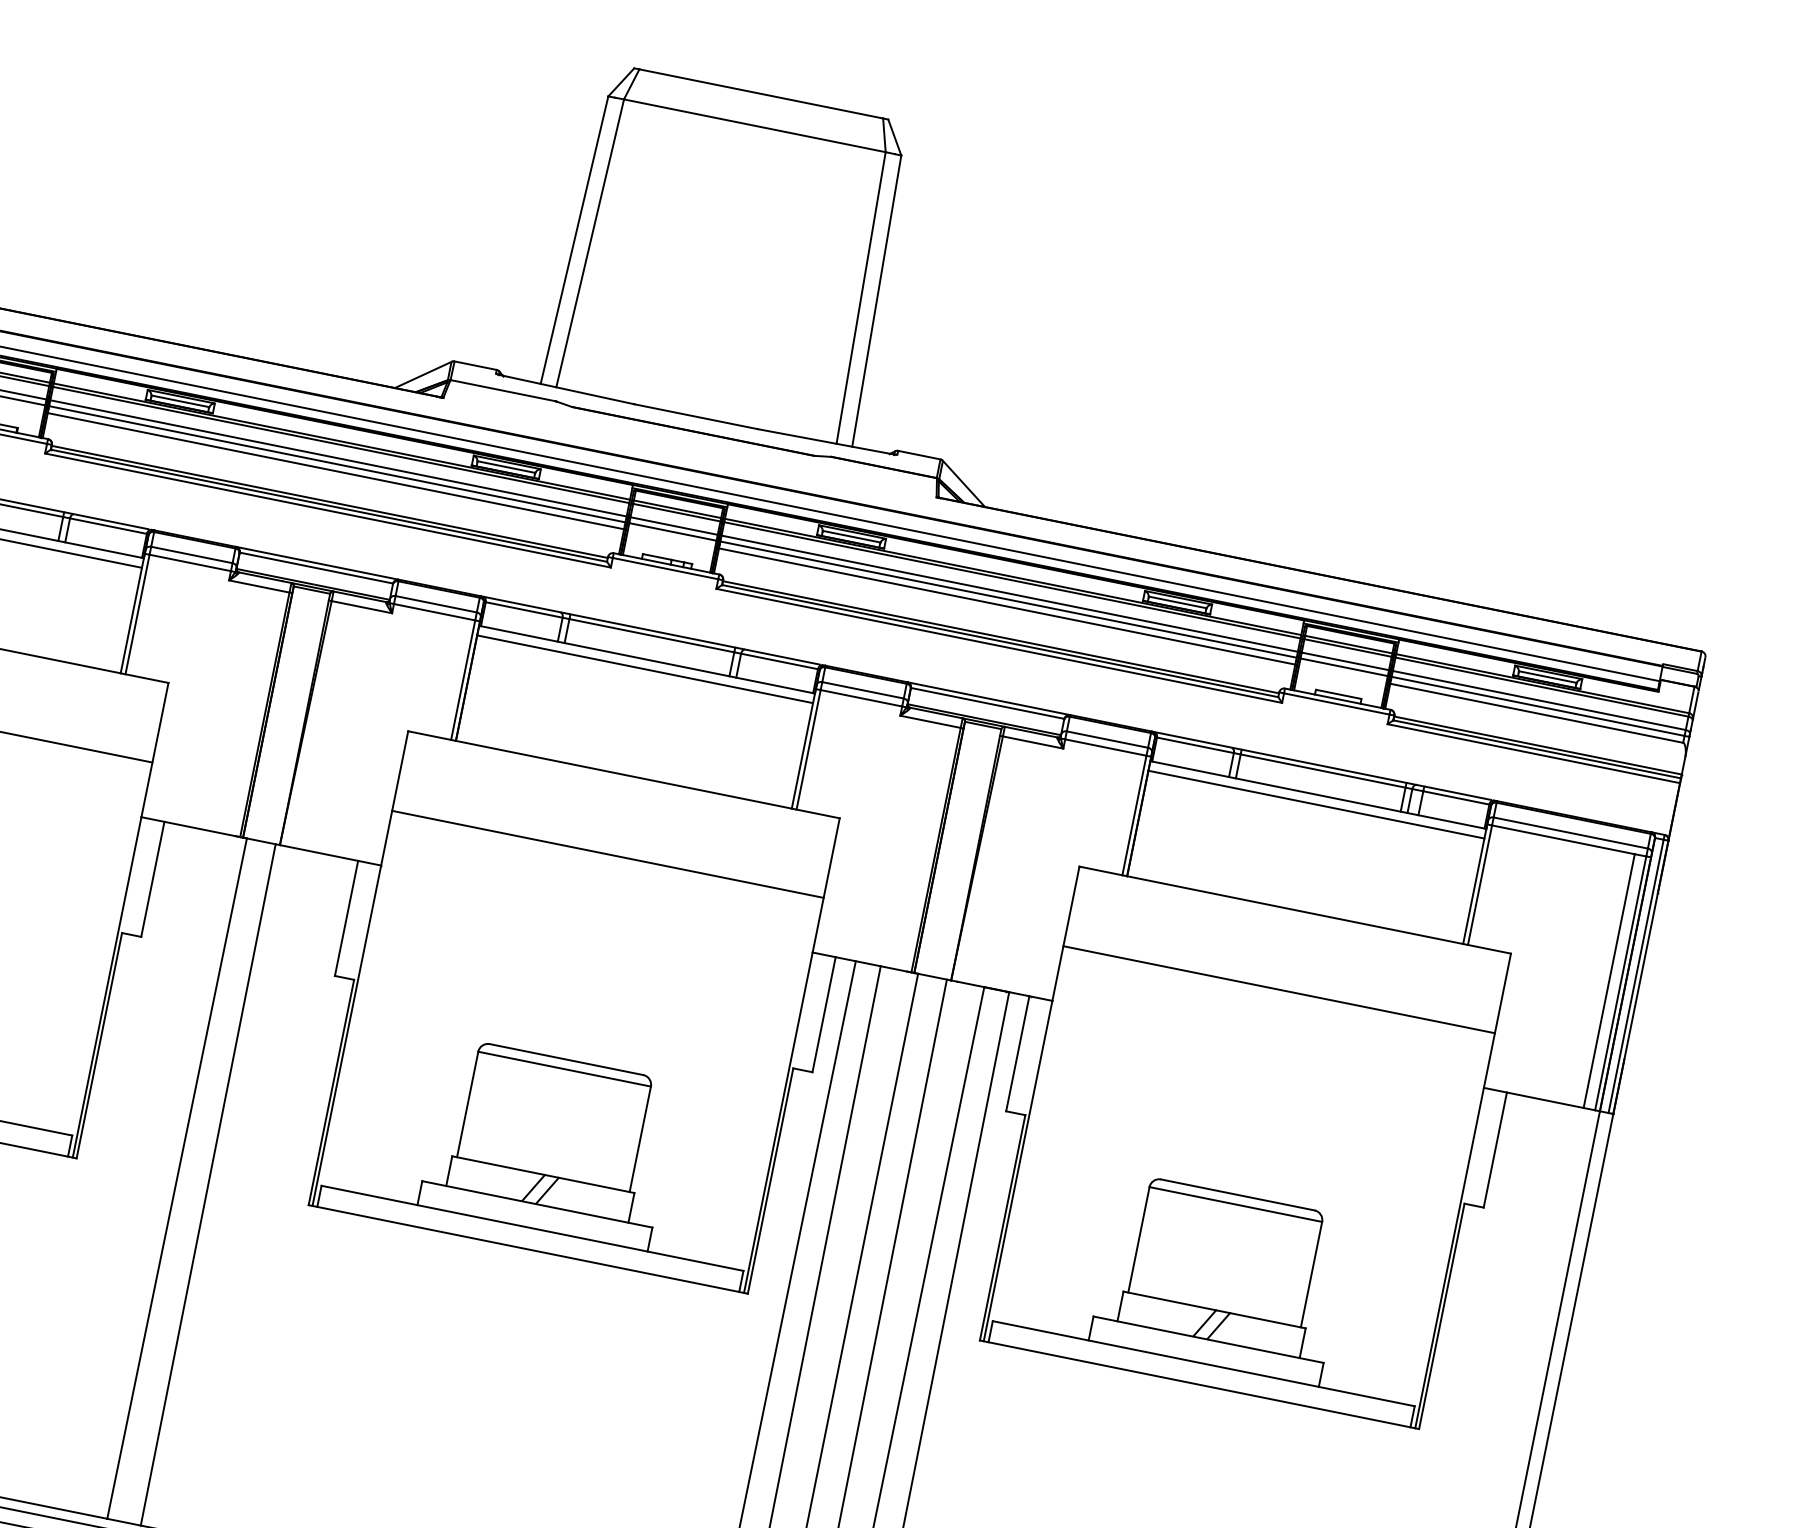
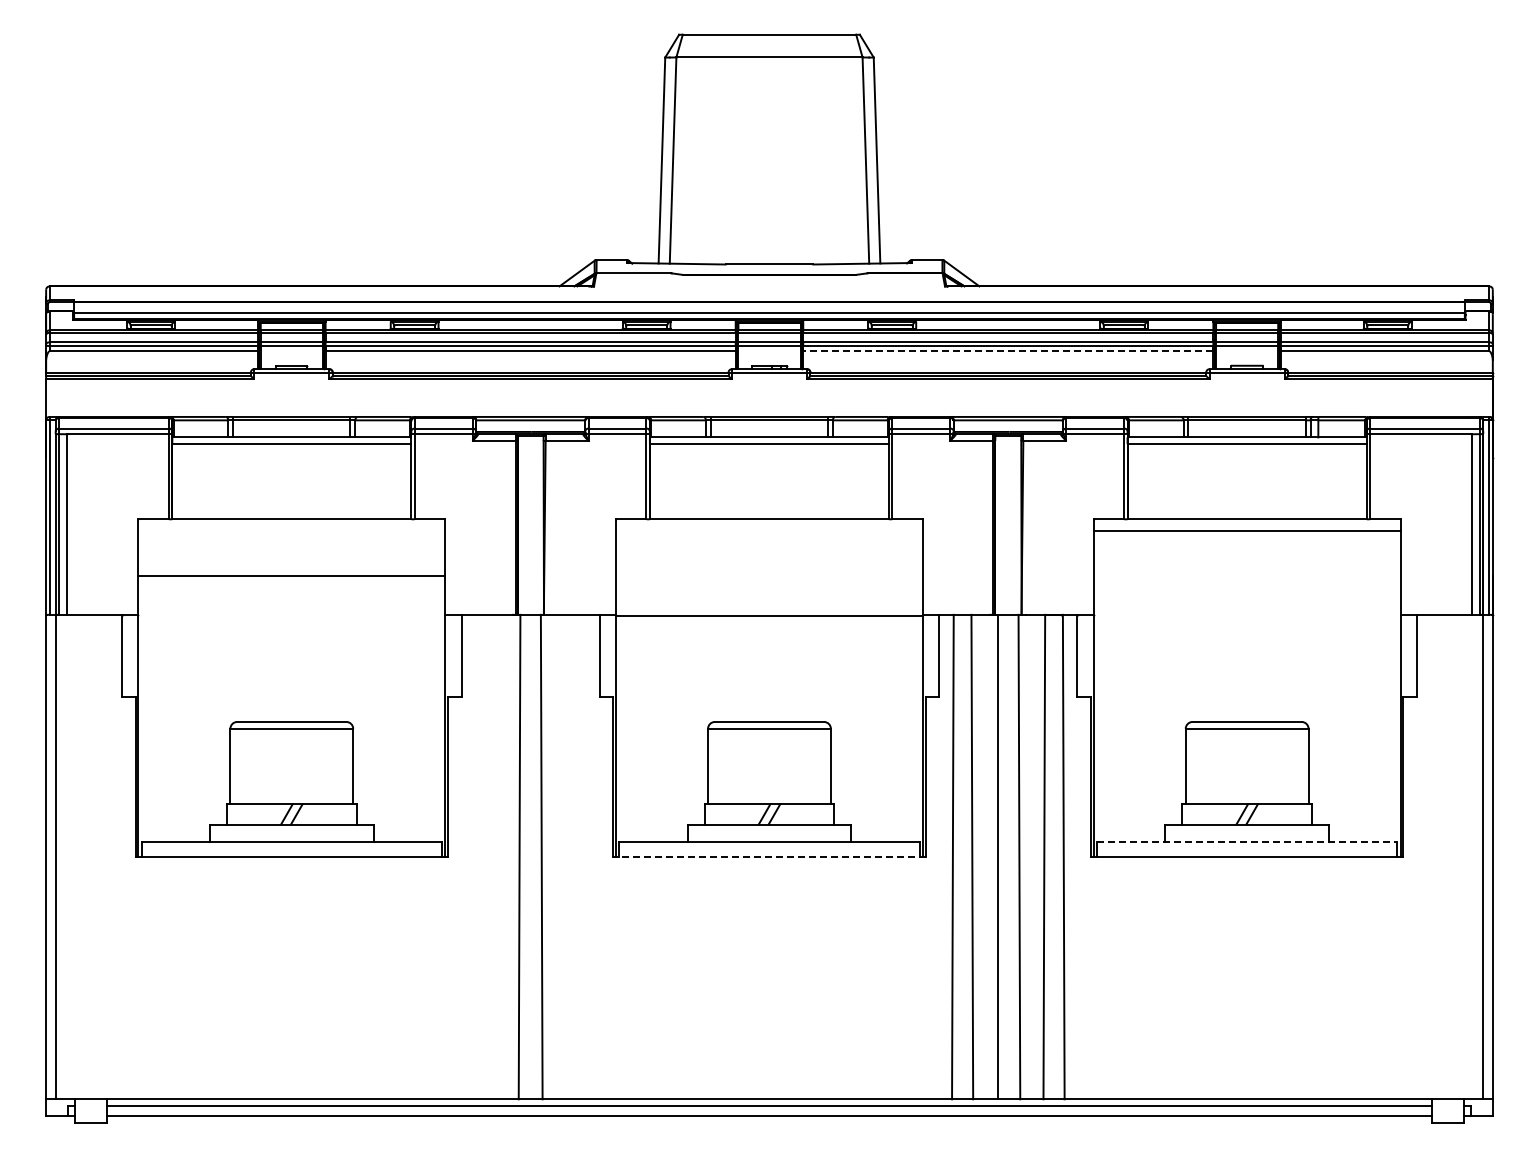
line: (1006, 606) -> (1007, 351), solid -> dashed
line: (608, 853) -> (769, 615), moved
line: (1278, 988) -> (1246, 530), moved
line: (526, 1249) -> (768, 857), solid -> dashed
line: (1204, 1364) -> (1247, 842), solid -> dashed

